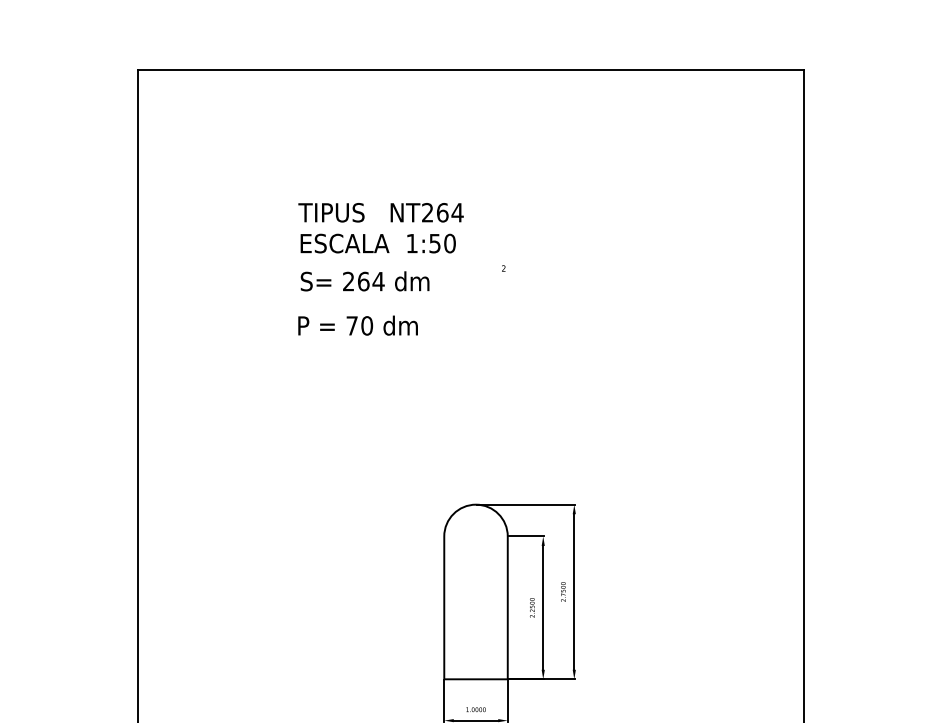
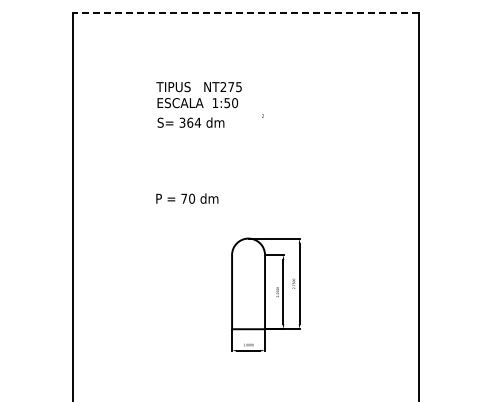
line: (470, 69) -> (245, 12), solid -> dashed
text: (450, 213) -> (235, 87), NT264 -> NT275
text: (348, 281) -> (182, 122), 264 -> 364
text: (358, 325) -> (187, 198), moved

